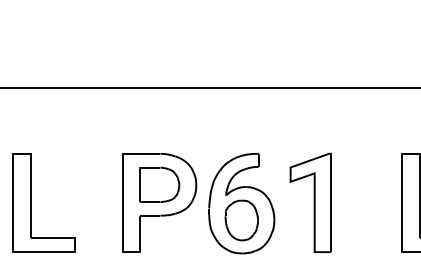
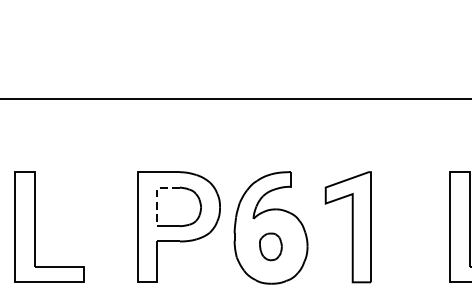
line: (140, 174) -> (157, 195), solid -> dashed
part: (241, 220) -> (270, 246), size x0.6

